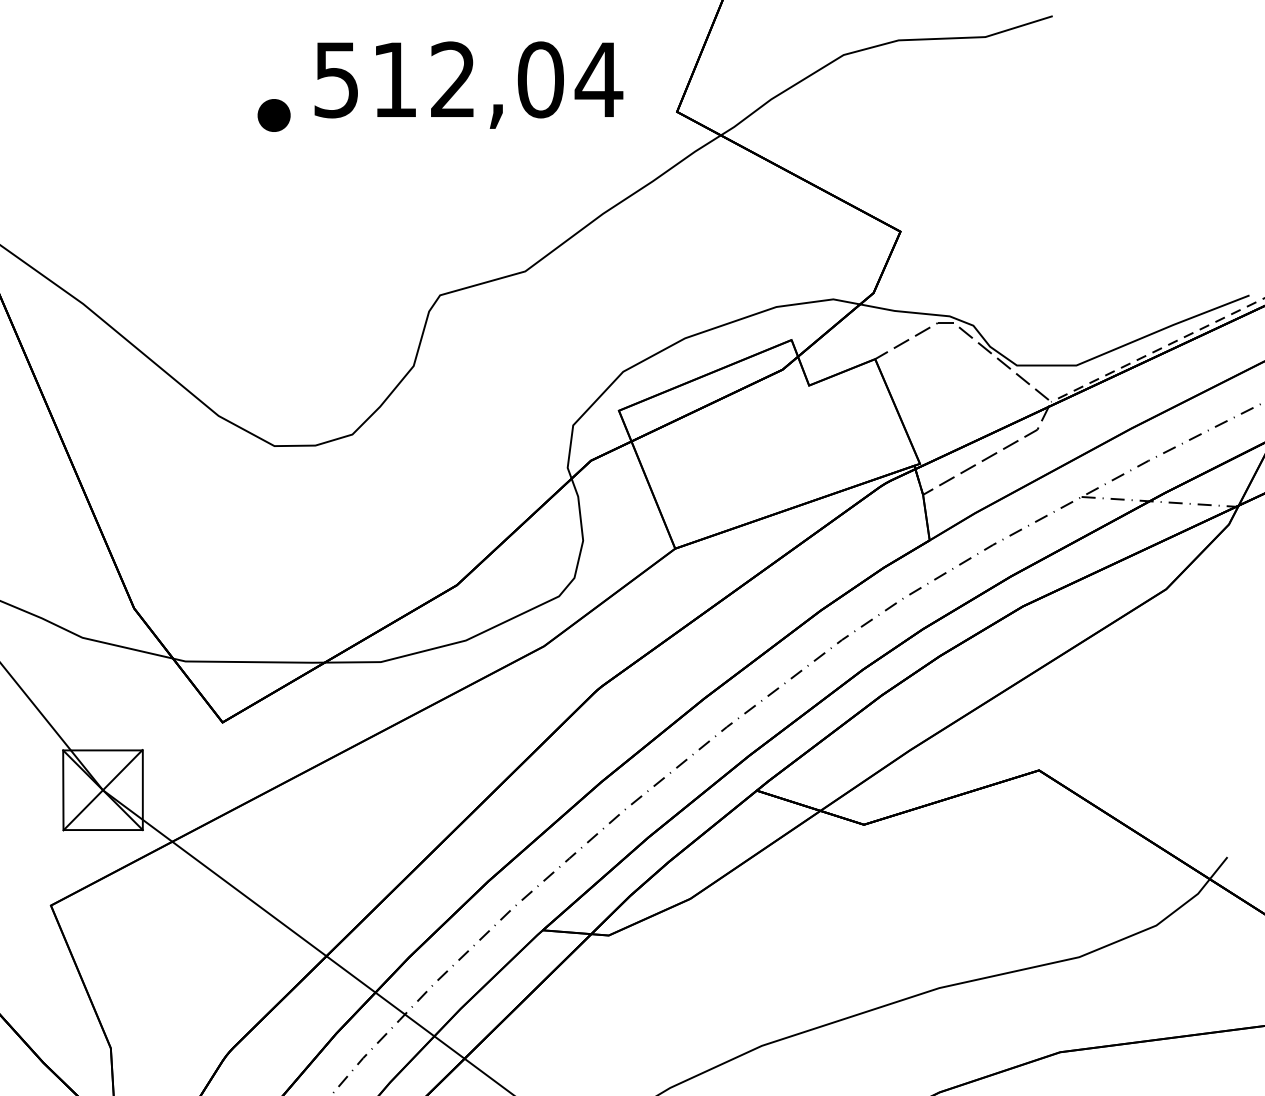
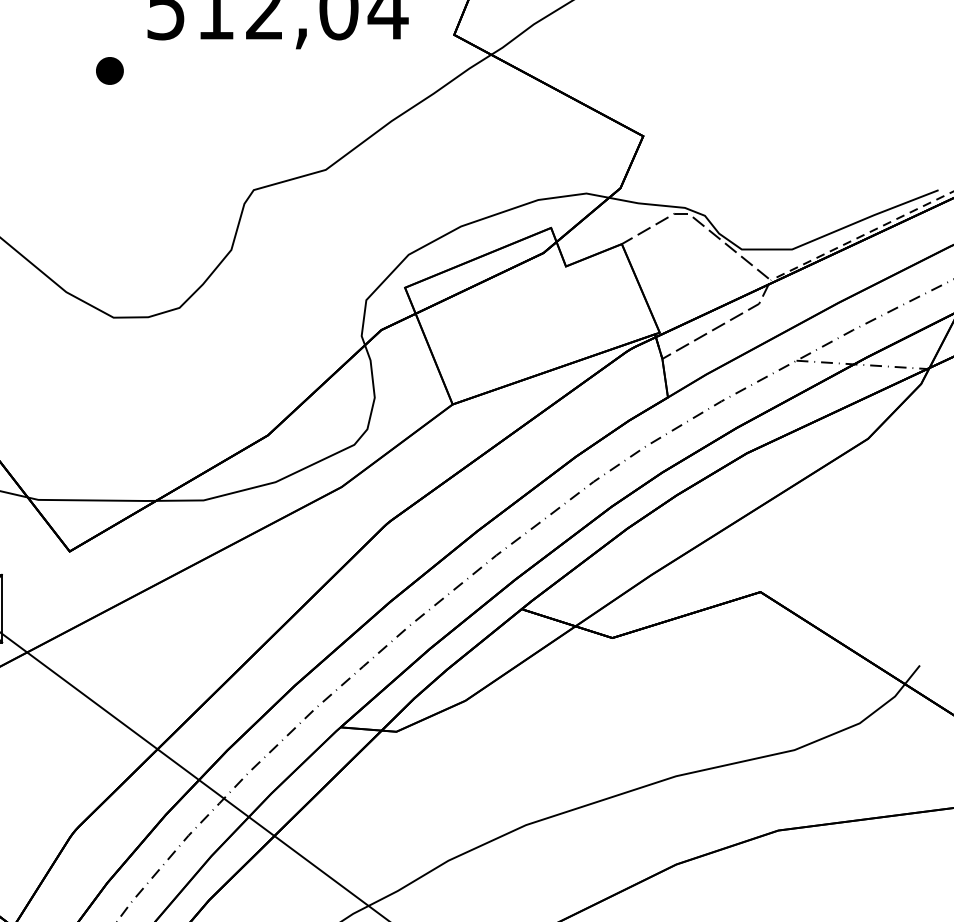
part: (273, 115) -> (109, 70), moved

